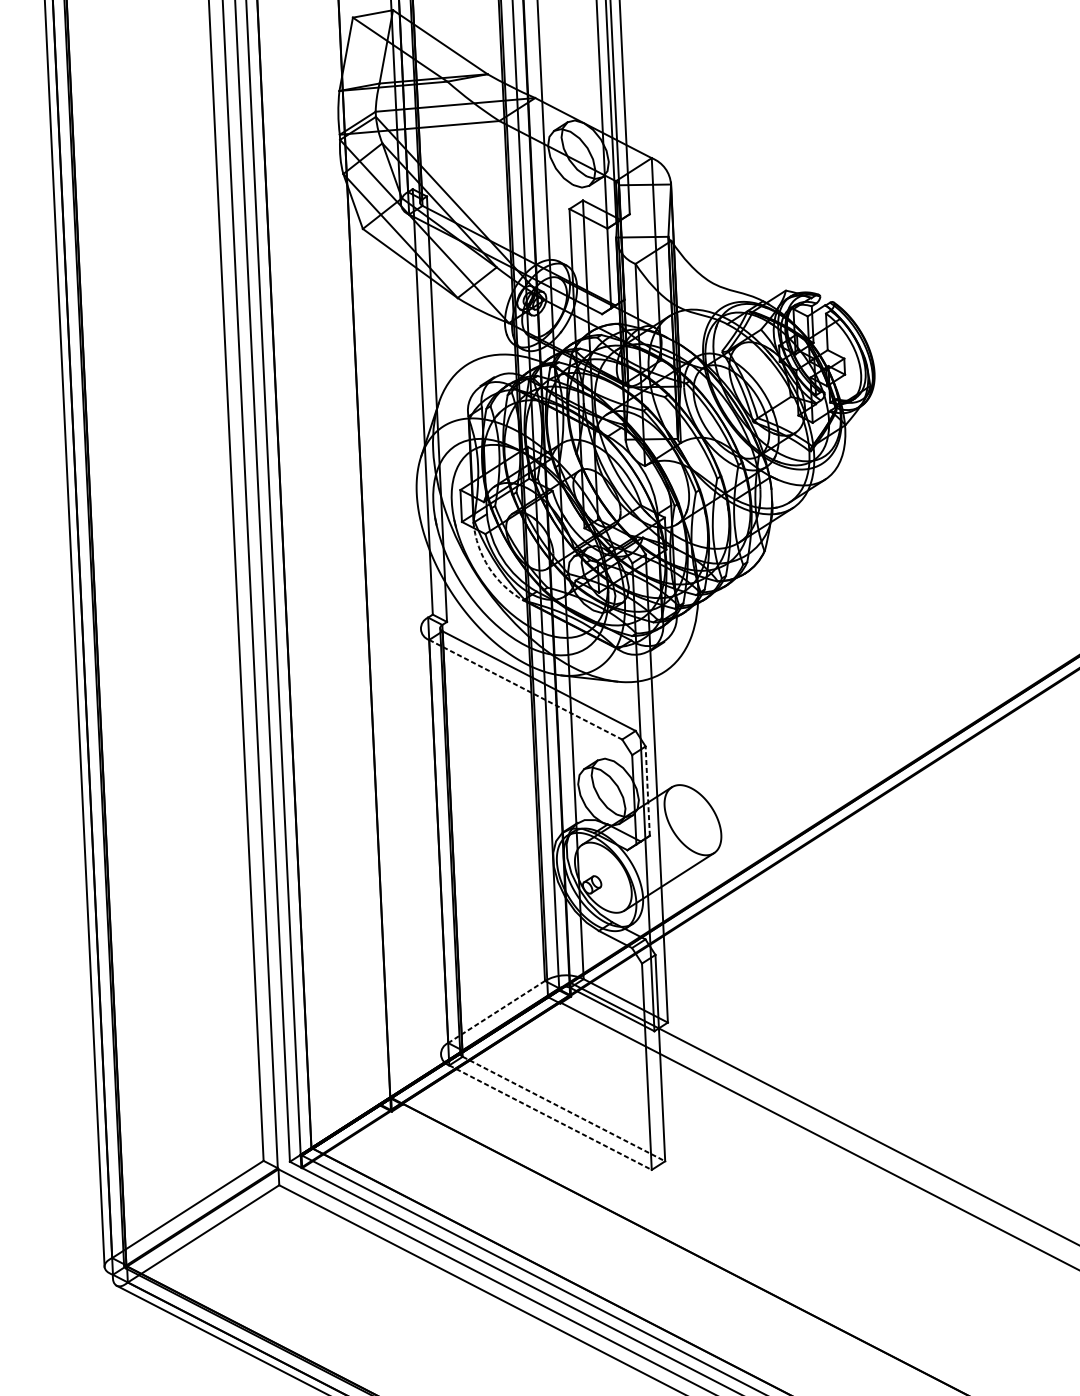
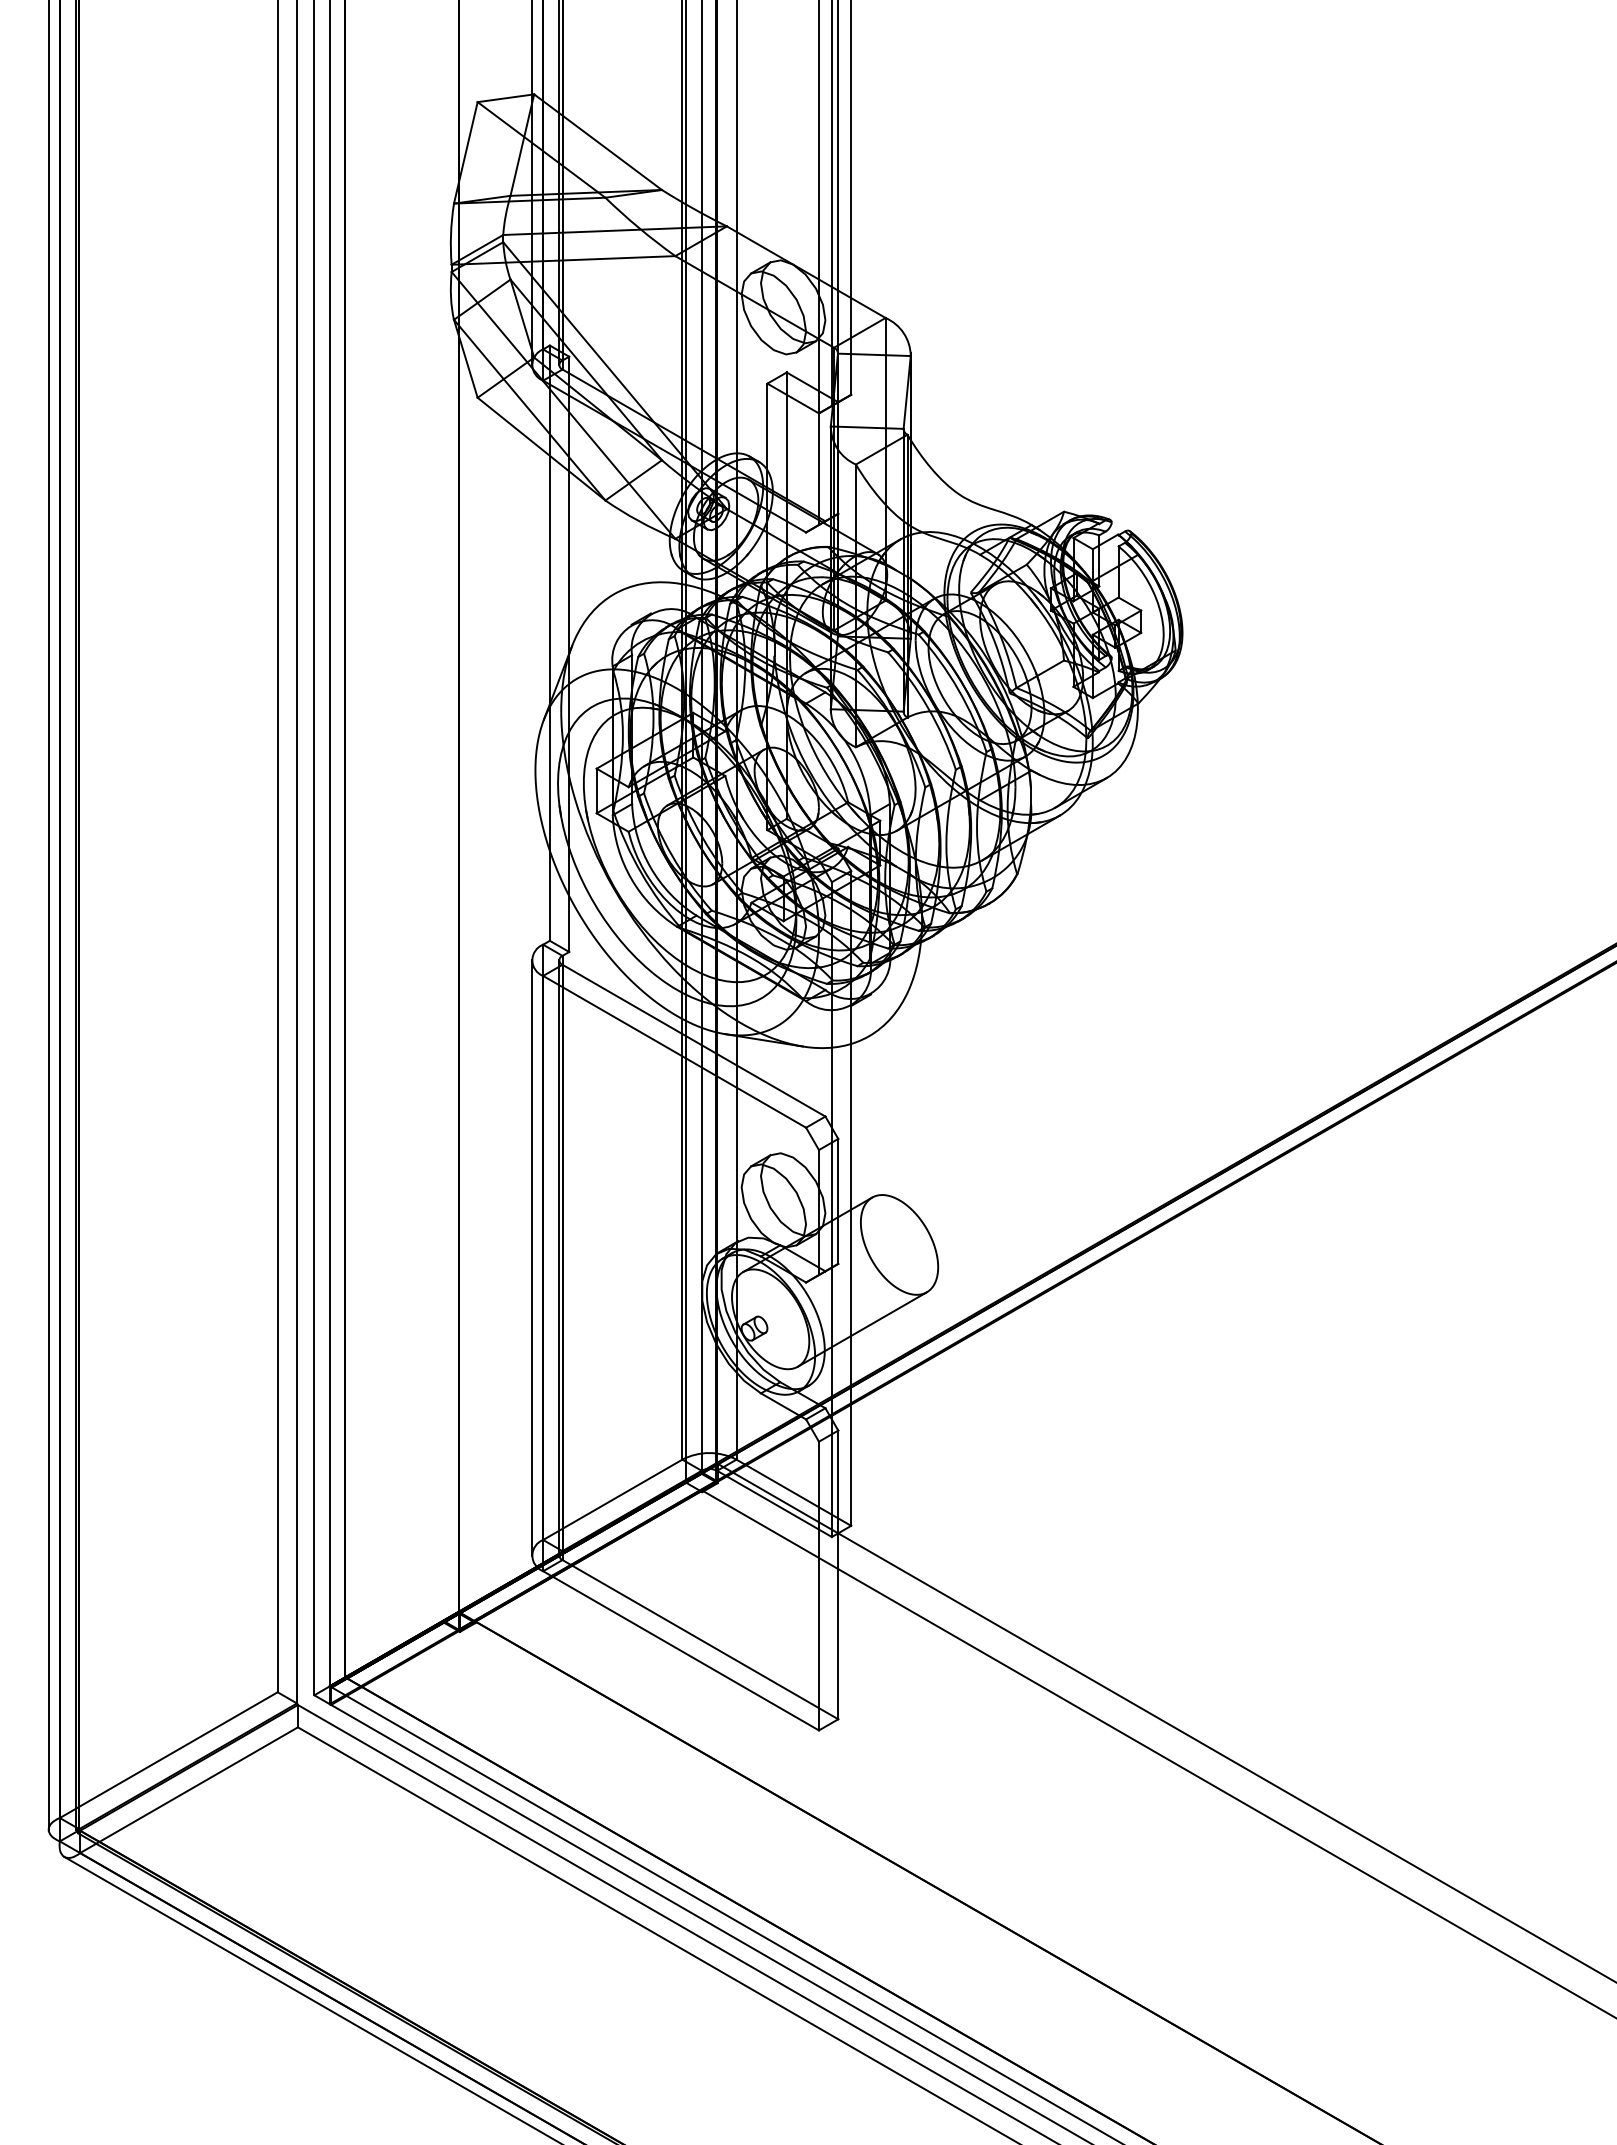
arc: (489, 567) -> (631, 878), dashed -> solid
line: (525, 689) -> (674, 1051), dashed -> solid
line: (647, 791) -> (838, 1201), dashed -> solid
line: (430, 841) -> (531, 1257), added
line: (496, 1012) -> (612, 1500), dashed -> solid
line: (564, 1108) -> (700, 1639), dashed -> solid
line: (550, 1118) -> (681, 1651), dashed -> solid

